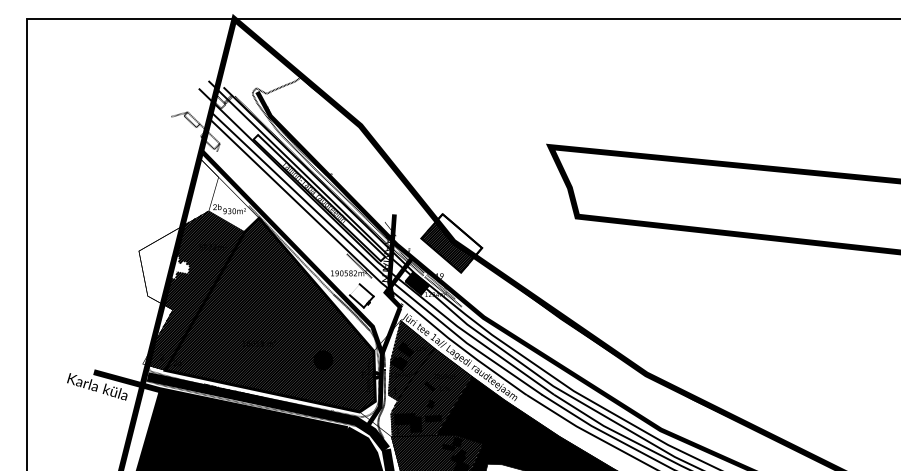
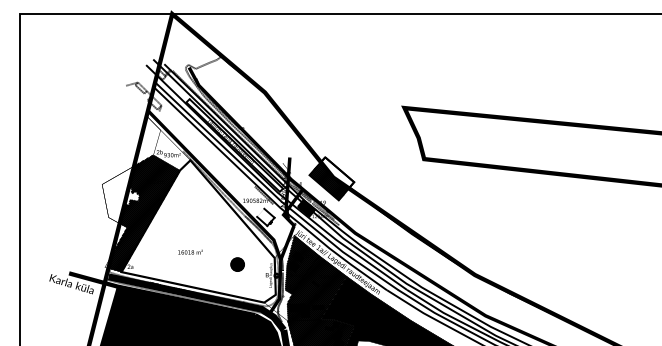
hatch: (270, 315) -> (198, 231), removed

